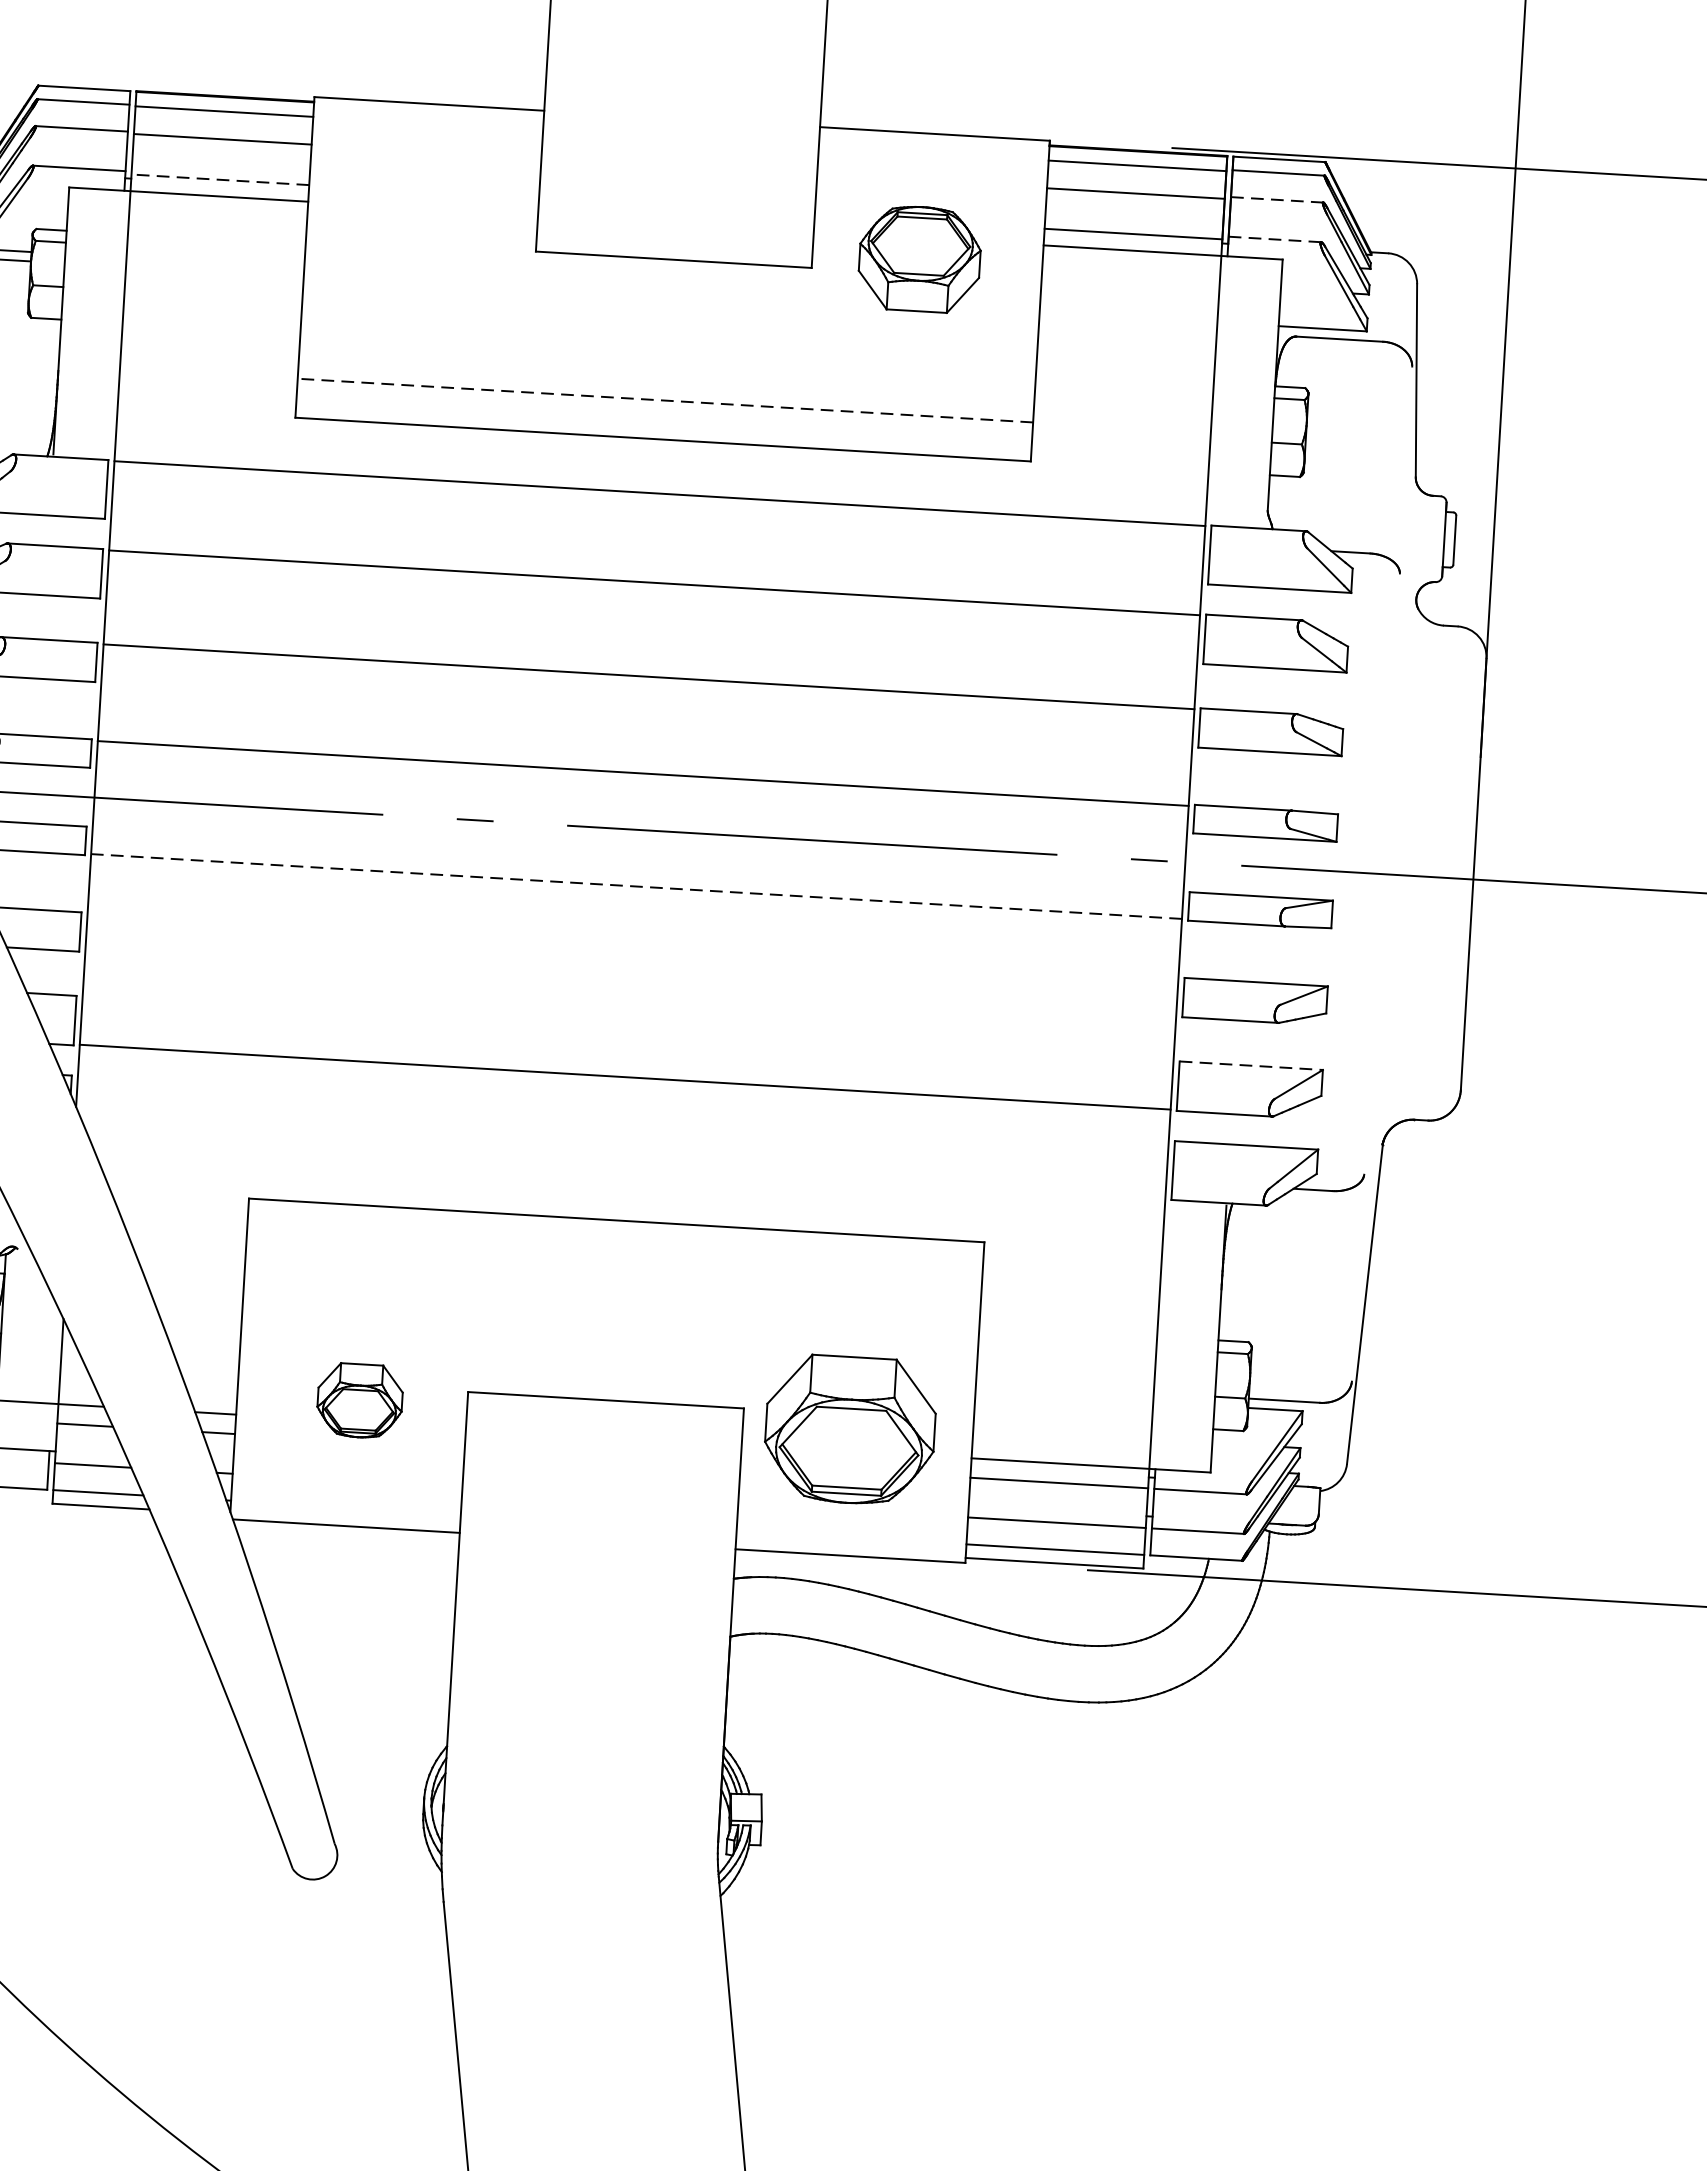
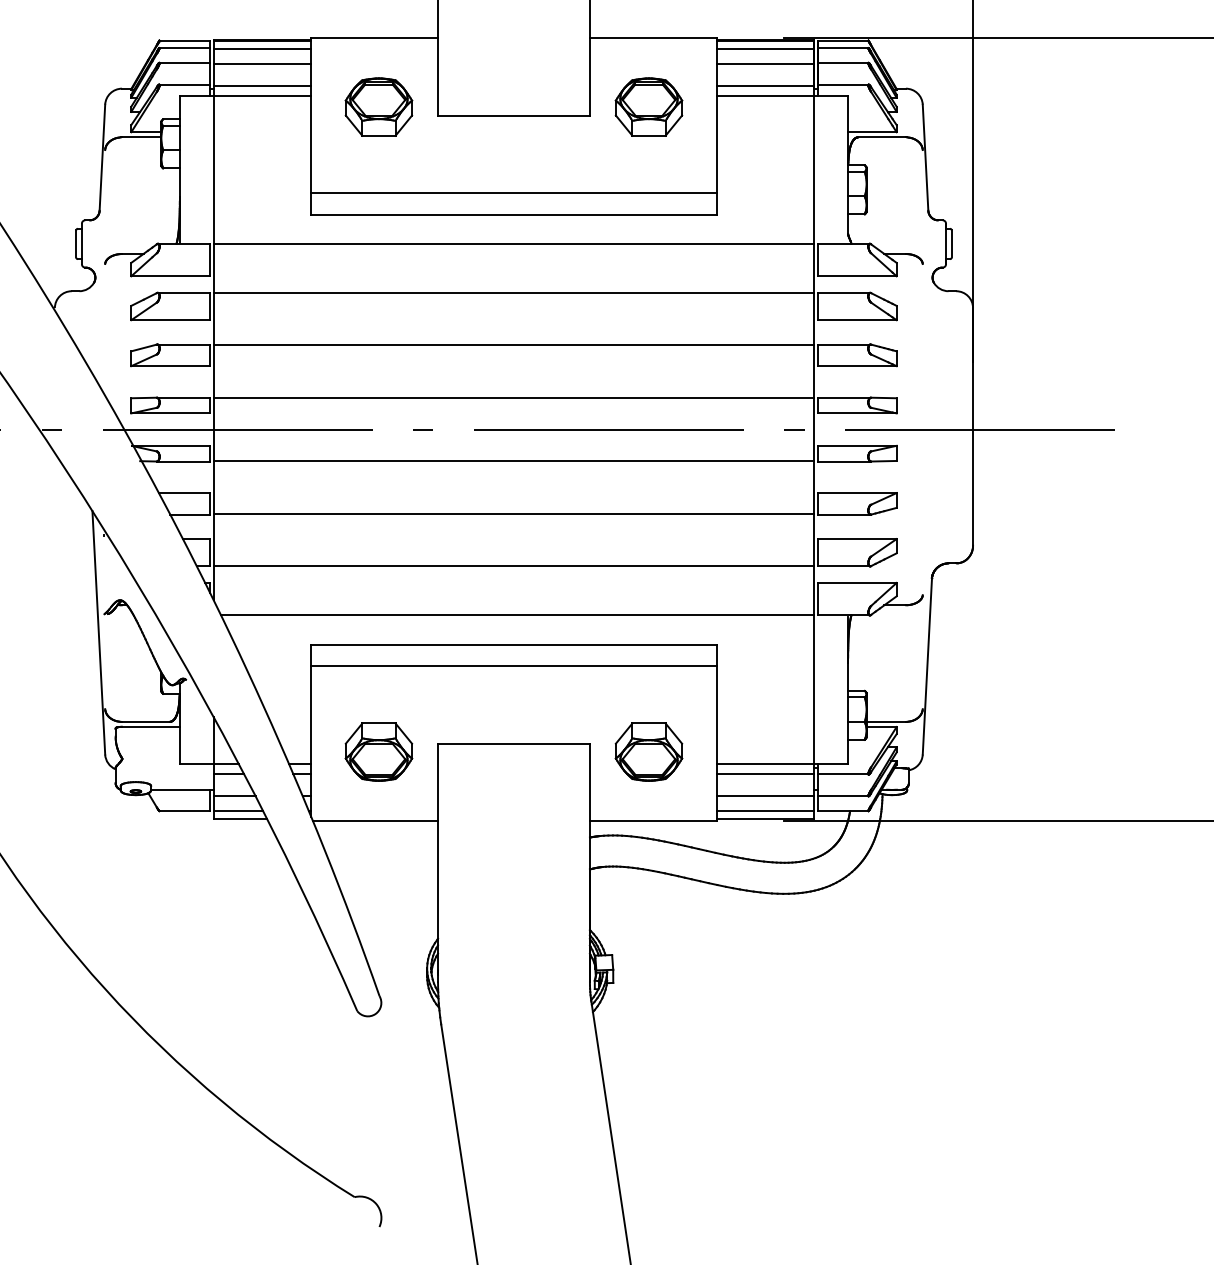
line: (220, 179) -> (262, 86), dashed -> solid
line: (1277, 199) -> (843, 62), dashed -> solid
part: (428, 228) -> (378, 106), added
line: (1275, 238) -> (843, 84), dashed -> solid
line: (664, 401) -> (513, 193), dashed -> solid
line: (635, 886) -> (513, 460), dashed -> solid
line: (629, 984) -> (513, 514), added
line: (1251, 1066) -> (857, 539), dashed -> solid
line: (626, 1166) -> (517, 614), added
line: (613, 1260) -> (513, 666), added
part: (359, 1399) -> (378, 751), size x1.43
part: (849, 1428) -> (648, 751), size x0.71

